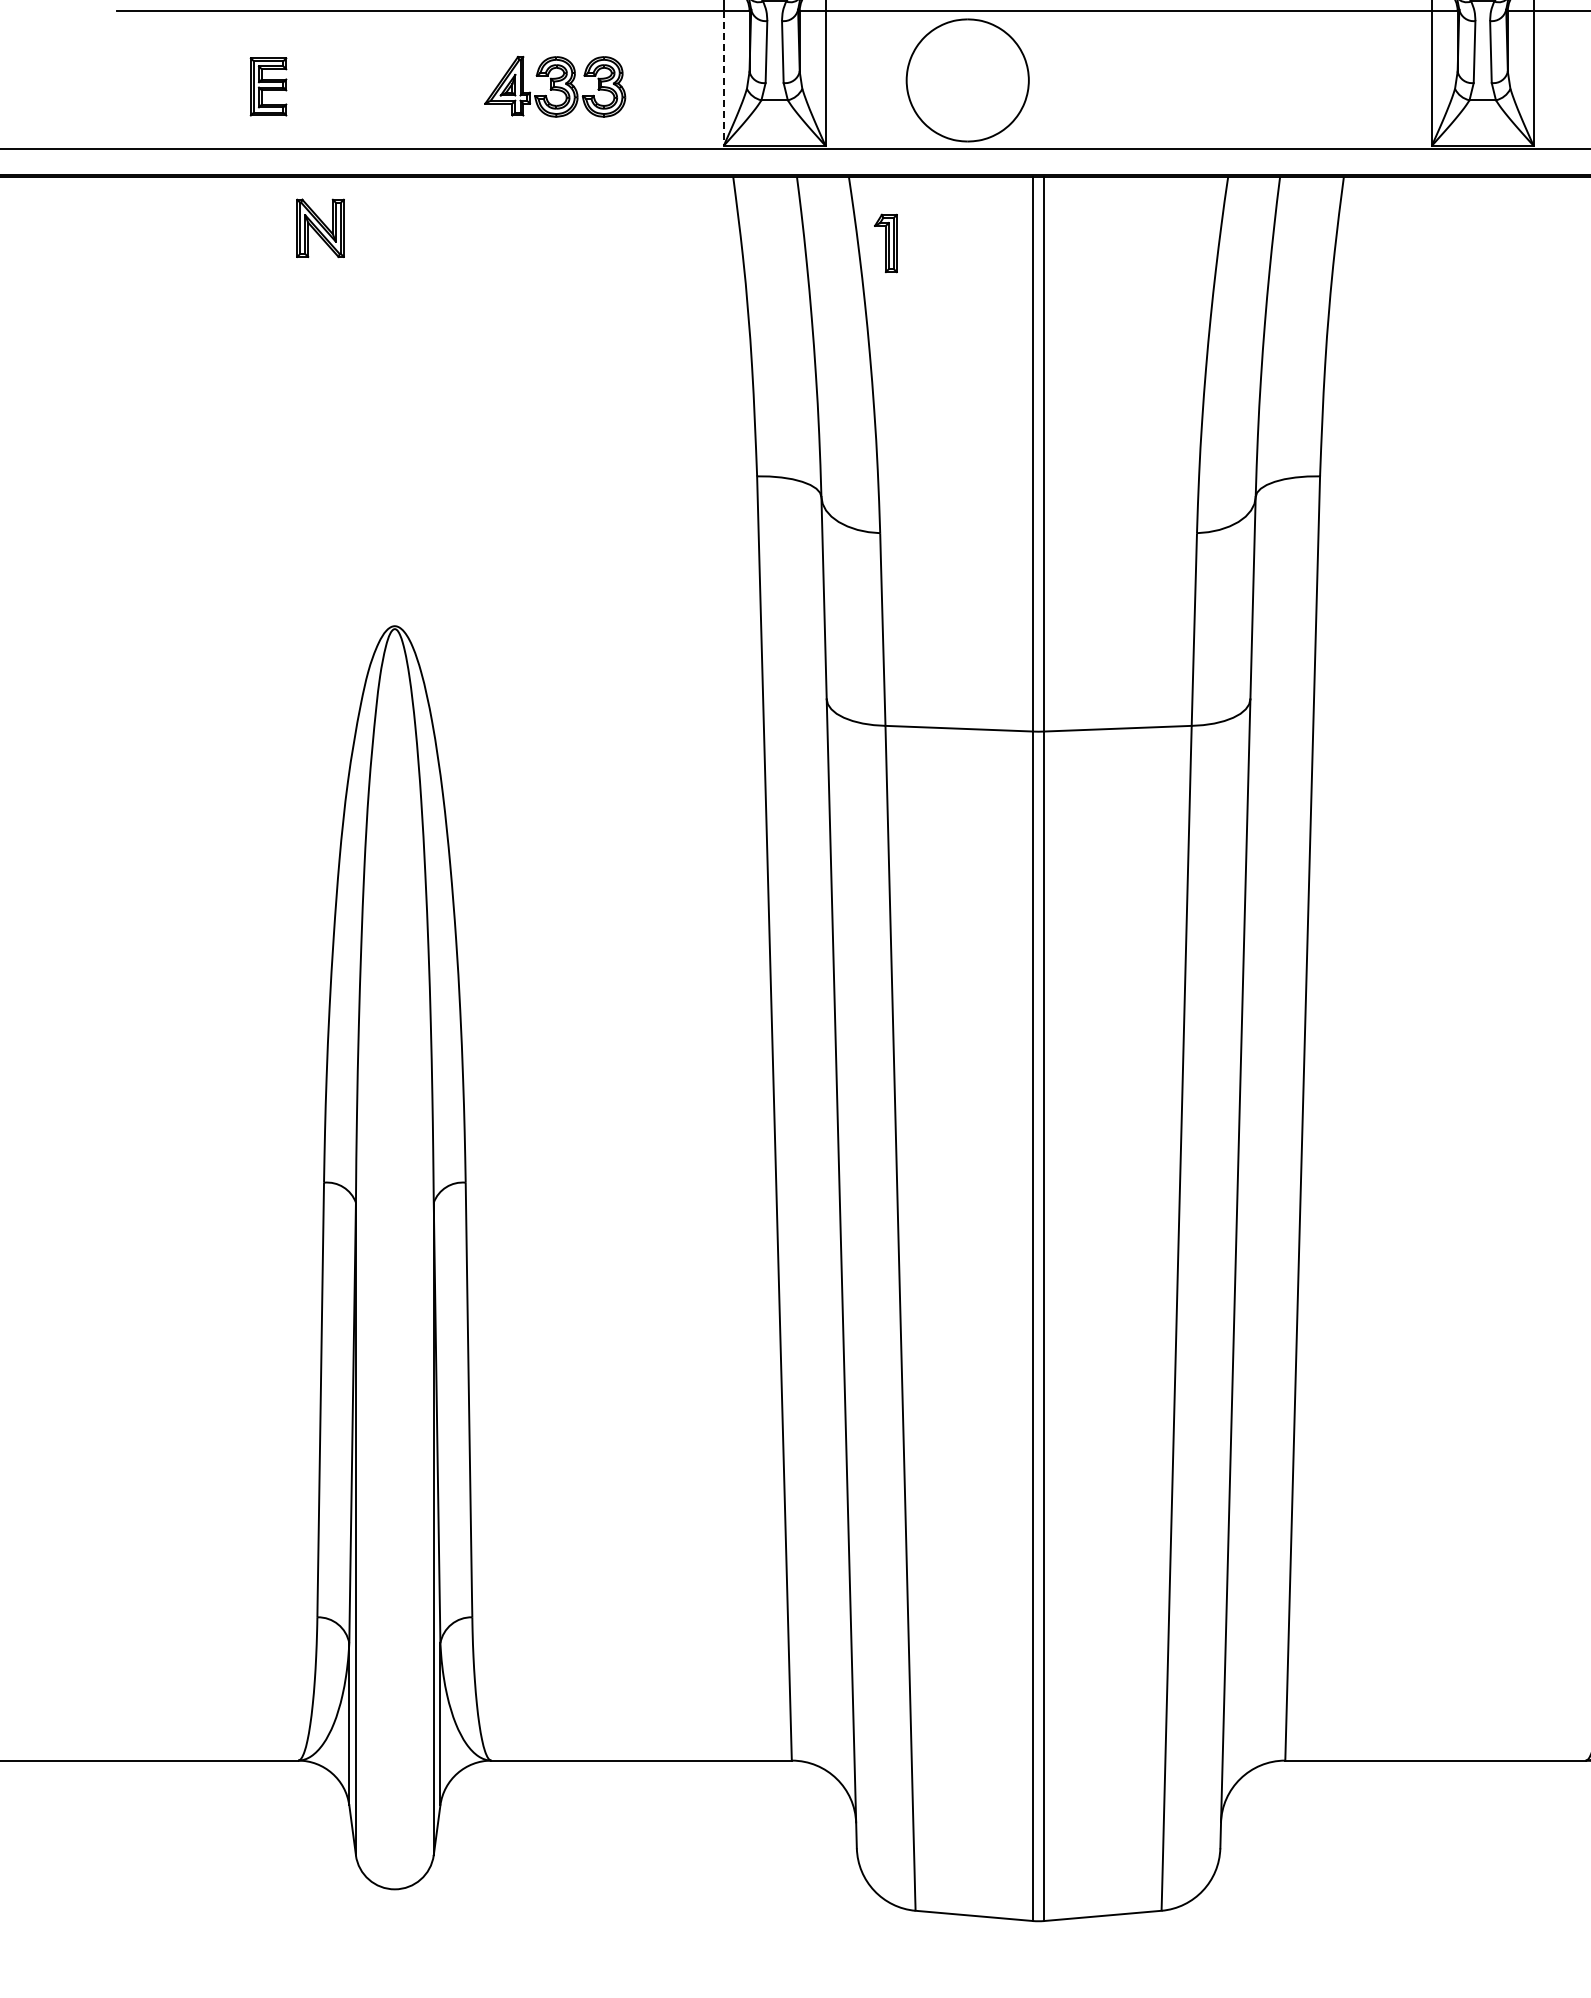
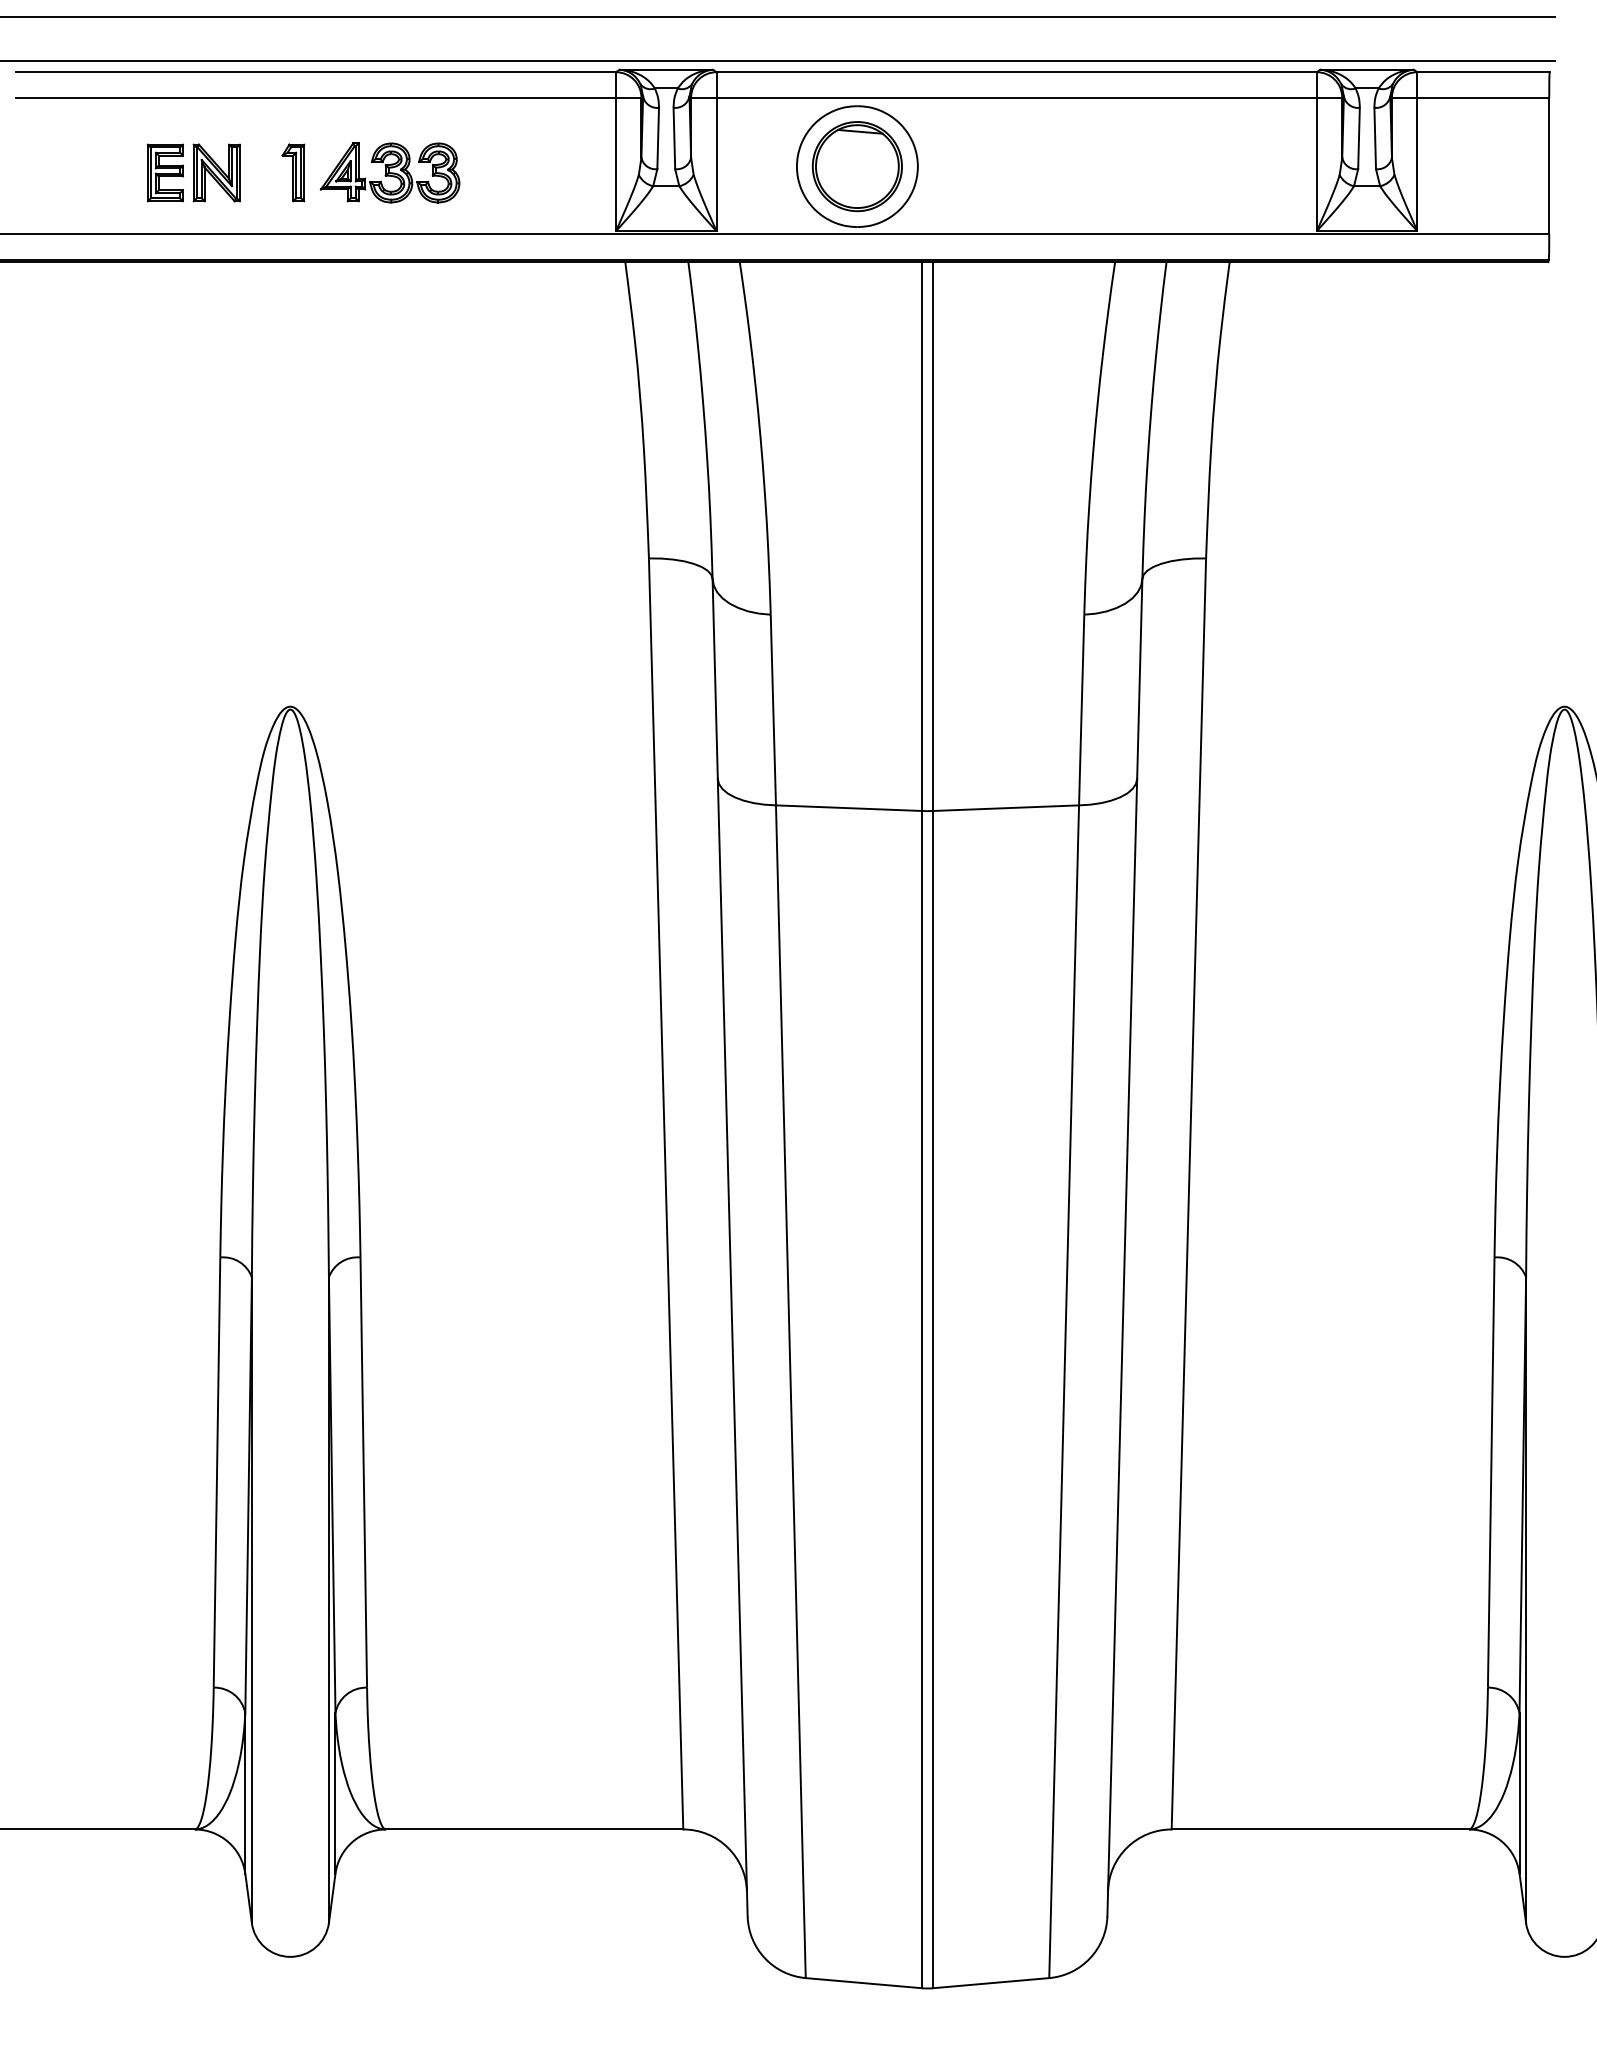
line: (724, 78) -> (616, 164), dashed -> solid
part: (966, 80) -> (856, 166), added
part: (554, 86) -> (389, 172), moved
part: (320, 227) -> (216, 172), moved
part: (886, 243) -> (293, 172), moved

